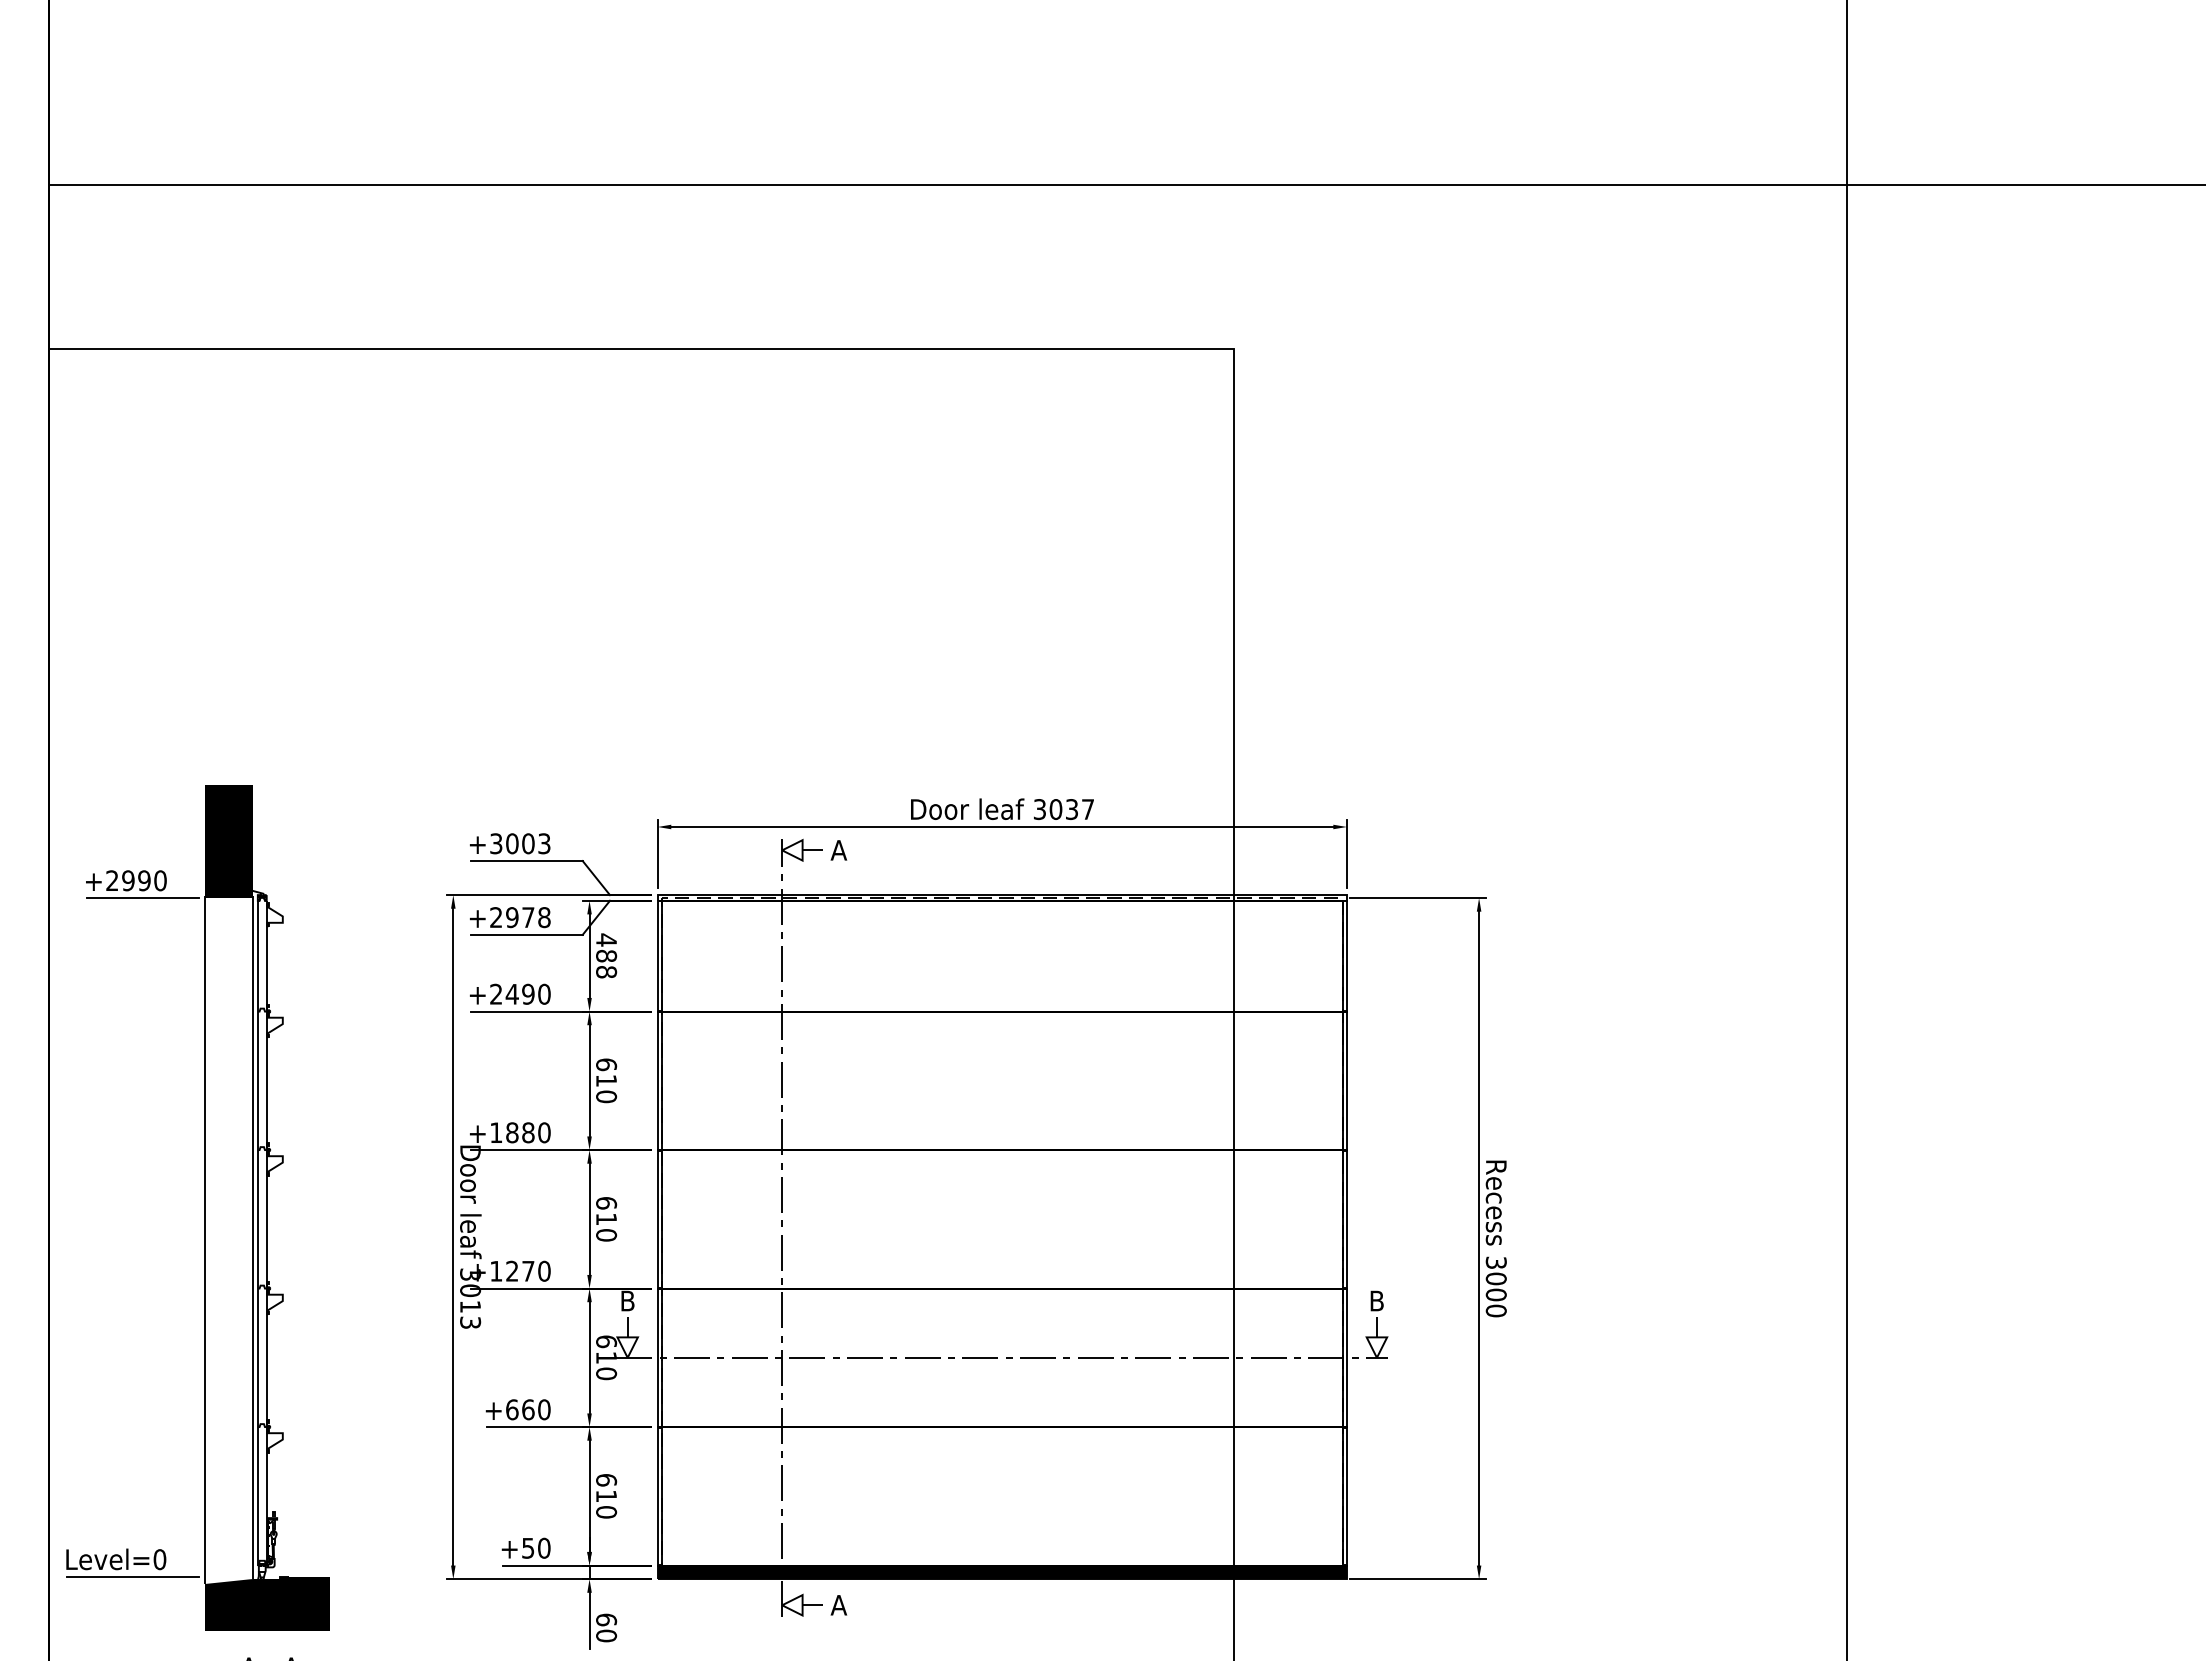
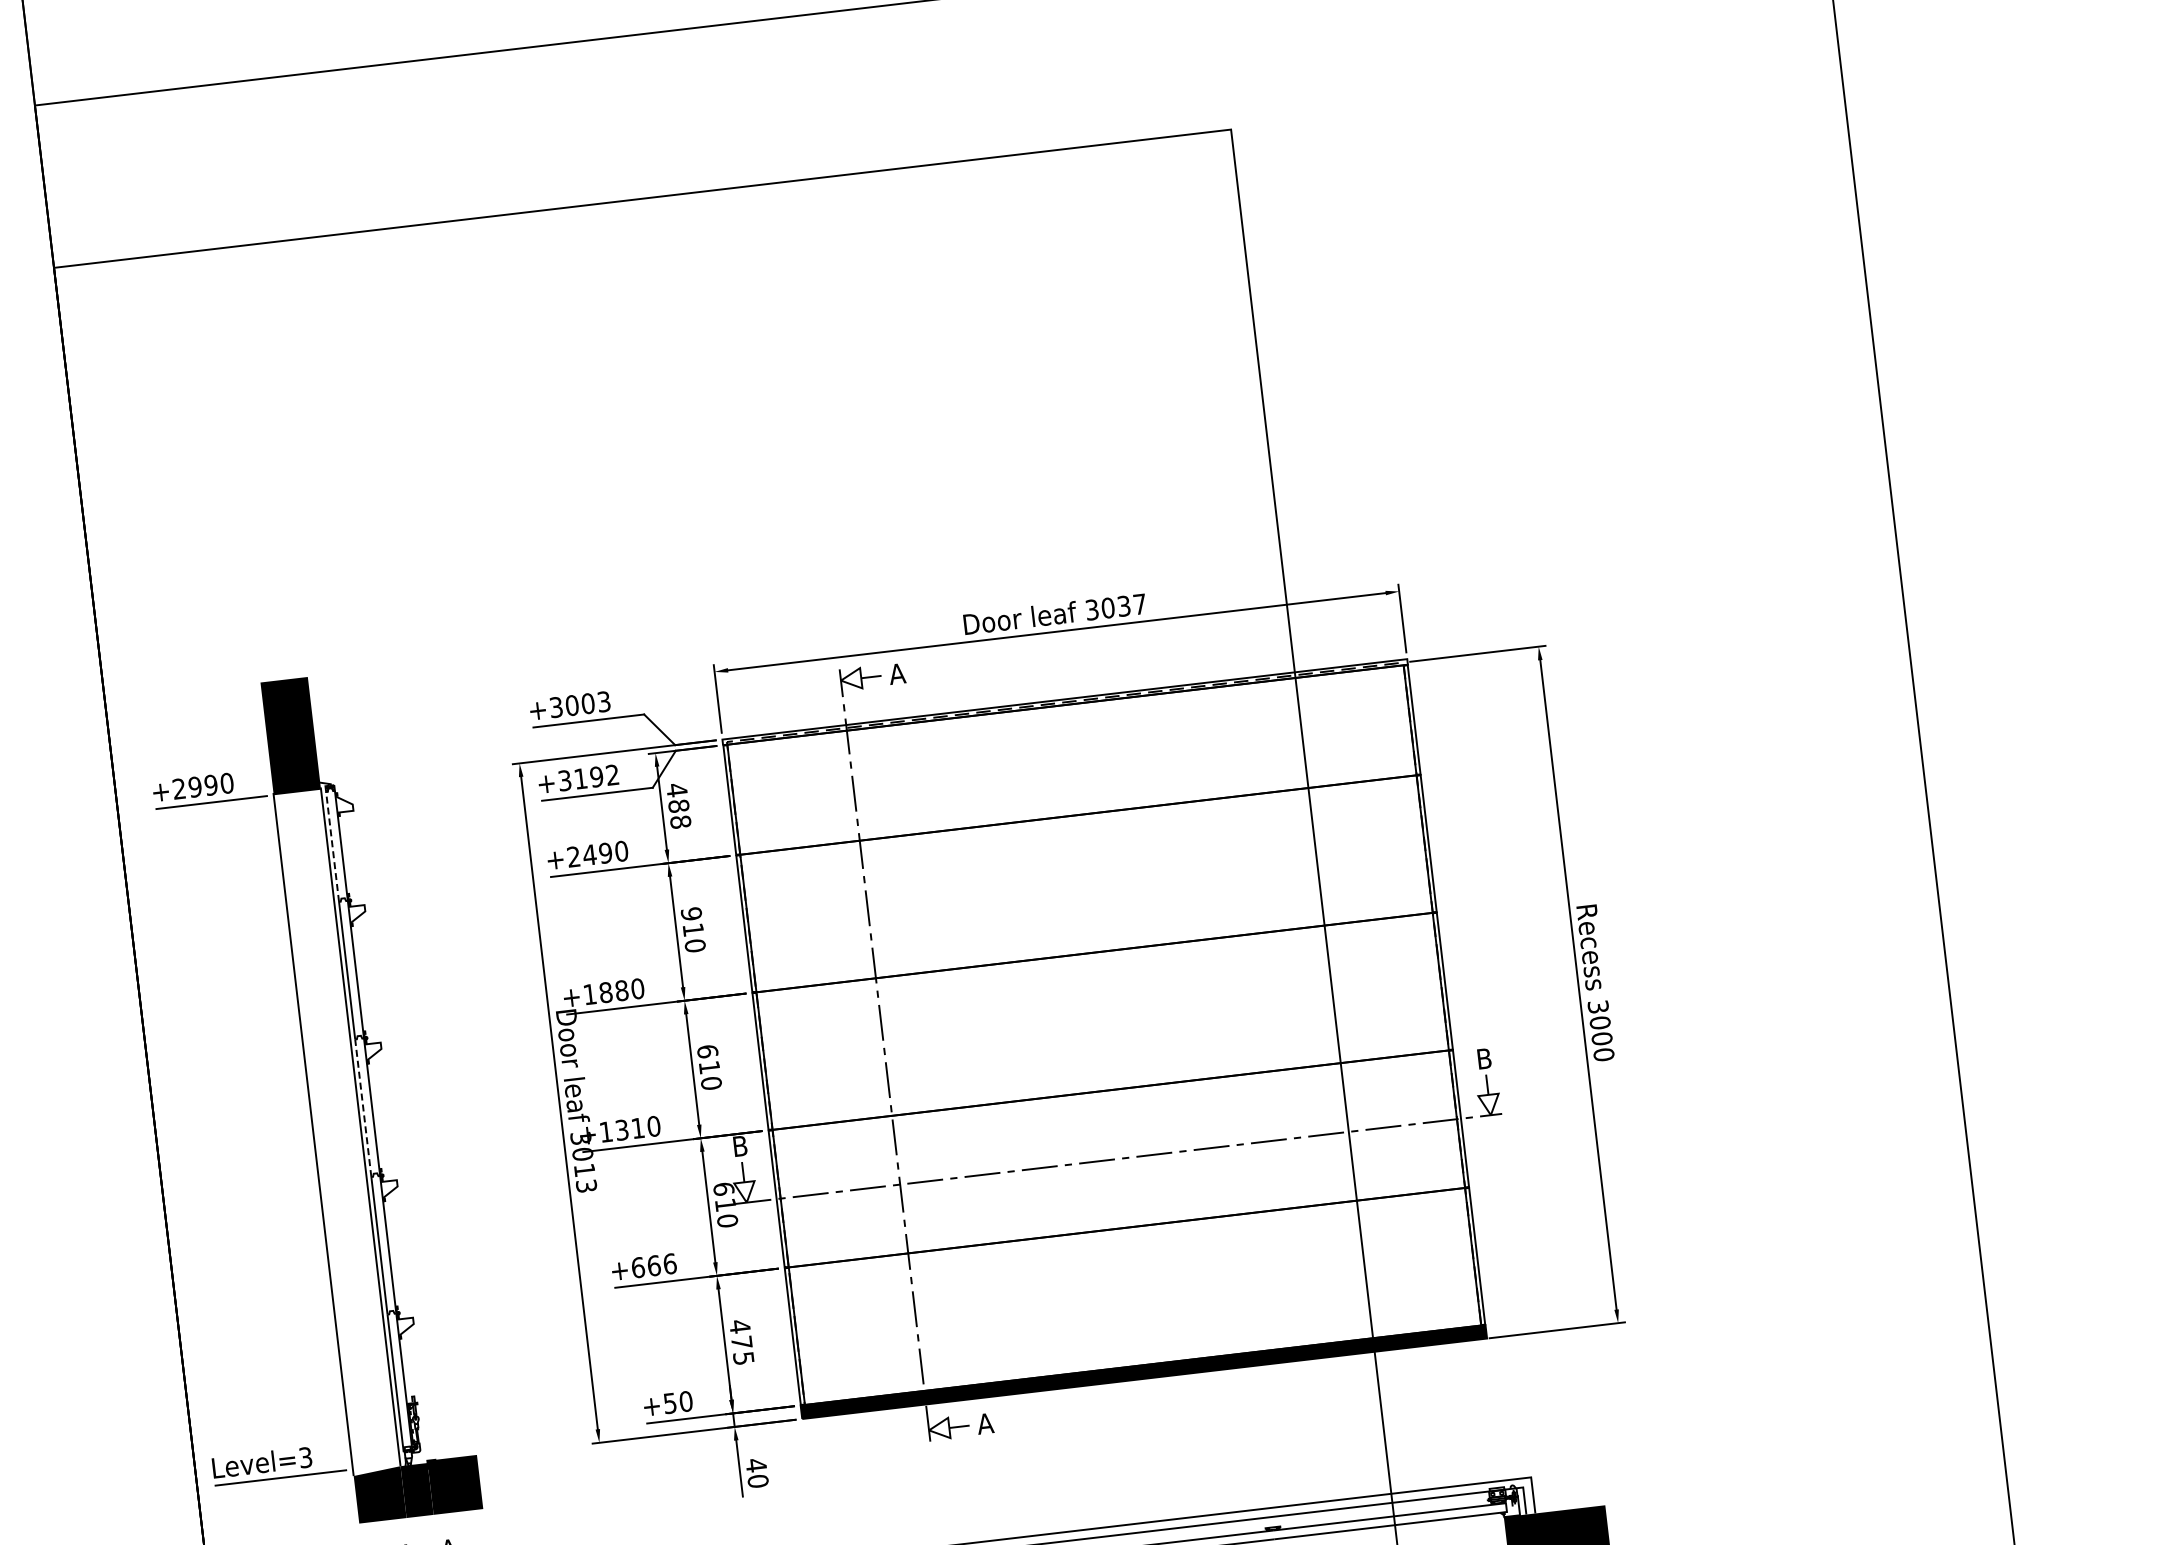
text: (520, 917) -> (588, 777), +2978 -> +3192
line: (257, 955) -> (332, 846), solid -> dashed
text: (606, 1064) -> (691, 913), 610 -> 910
line: (257, 1218) -> (362, 1107), solid -> dashed
text: (520, 1271) -> (630, 1129), +1270 -> +1310
text: (544, 1409) -> (670, 1263), +660 -> +666
text: (606, 1495) -> (741, 1341), 610 -> 475
text: (159, 1559) -> (305, 1457), Level=0 -> Level=3
text: (606, 1619) -> (756, 1464), 60 -> 40

